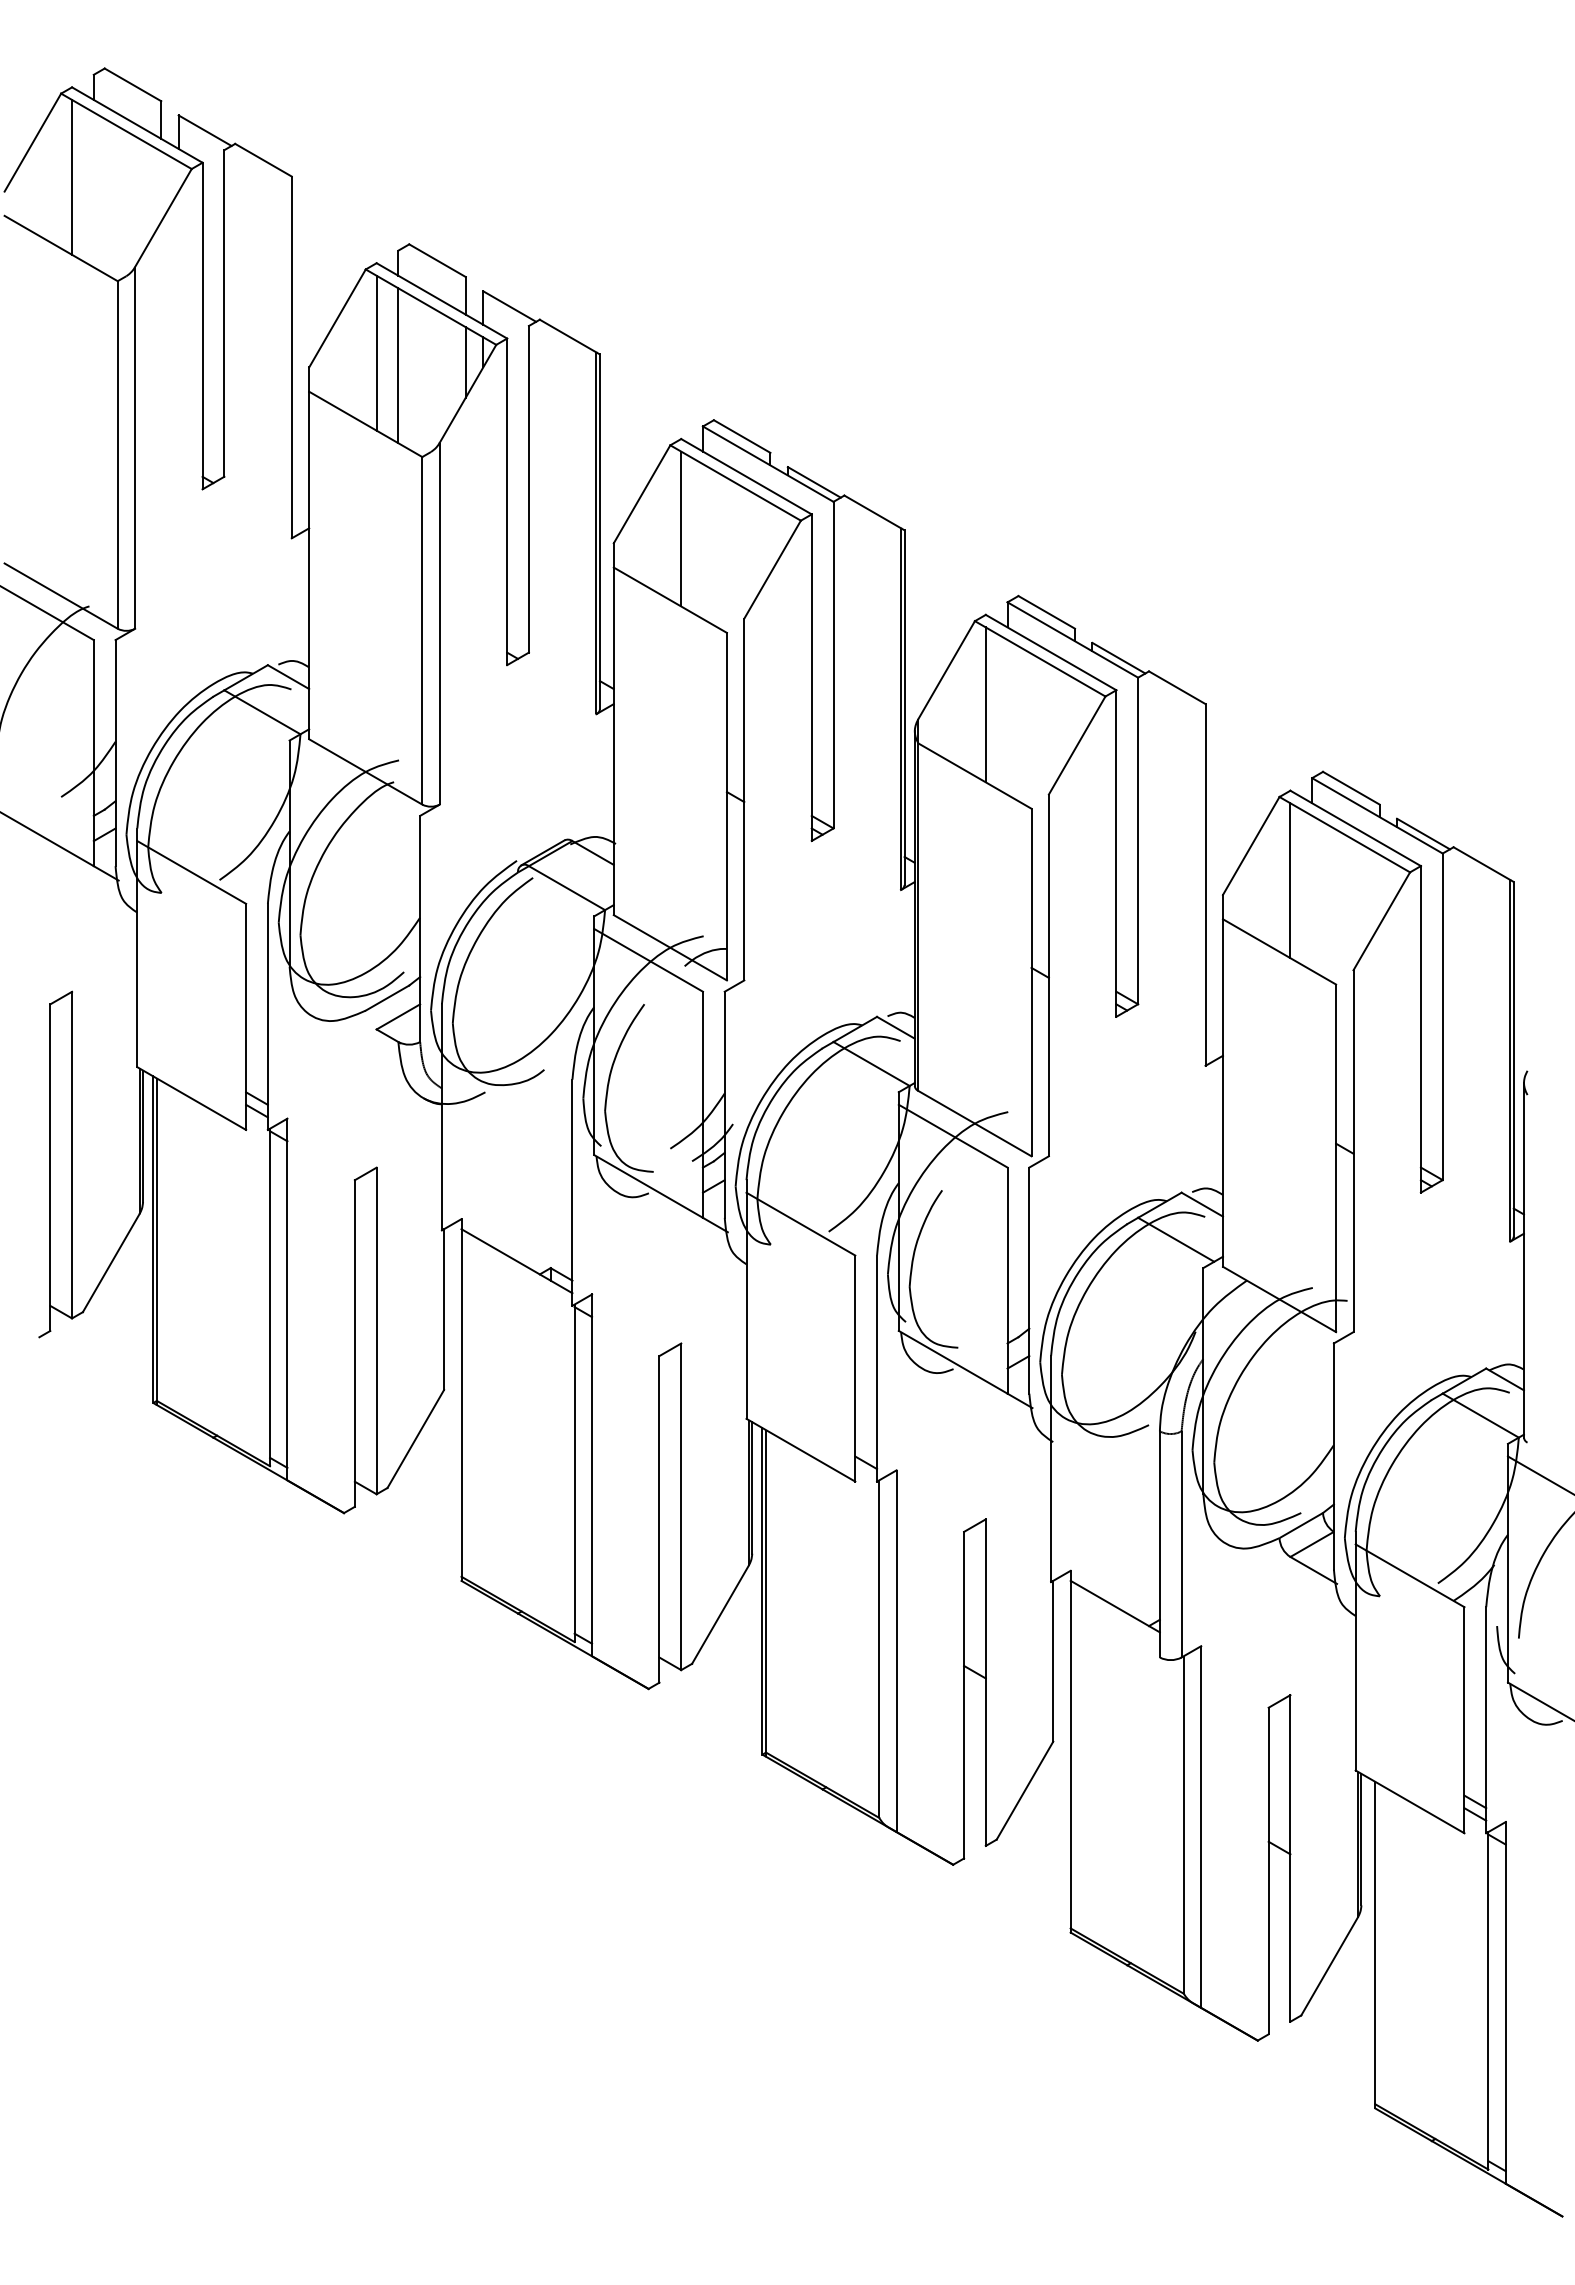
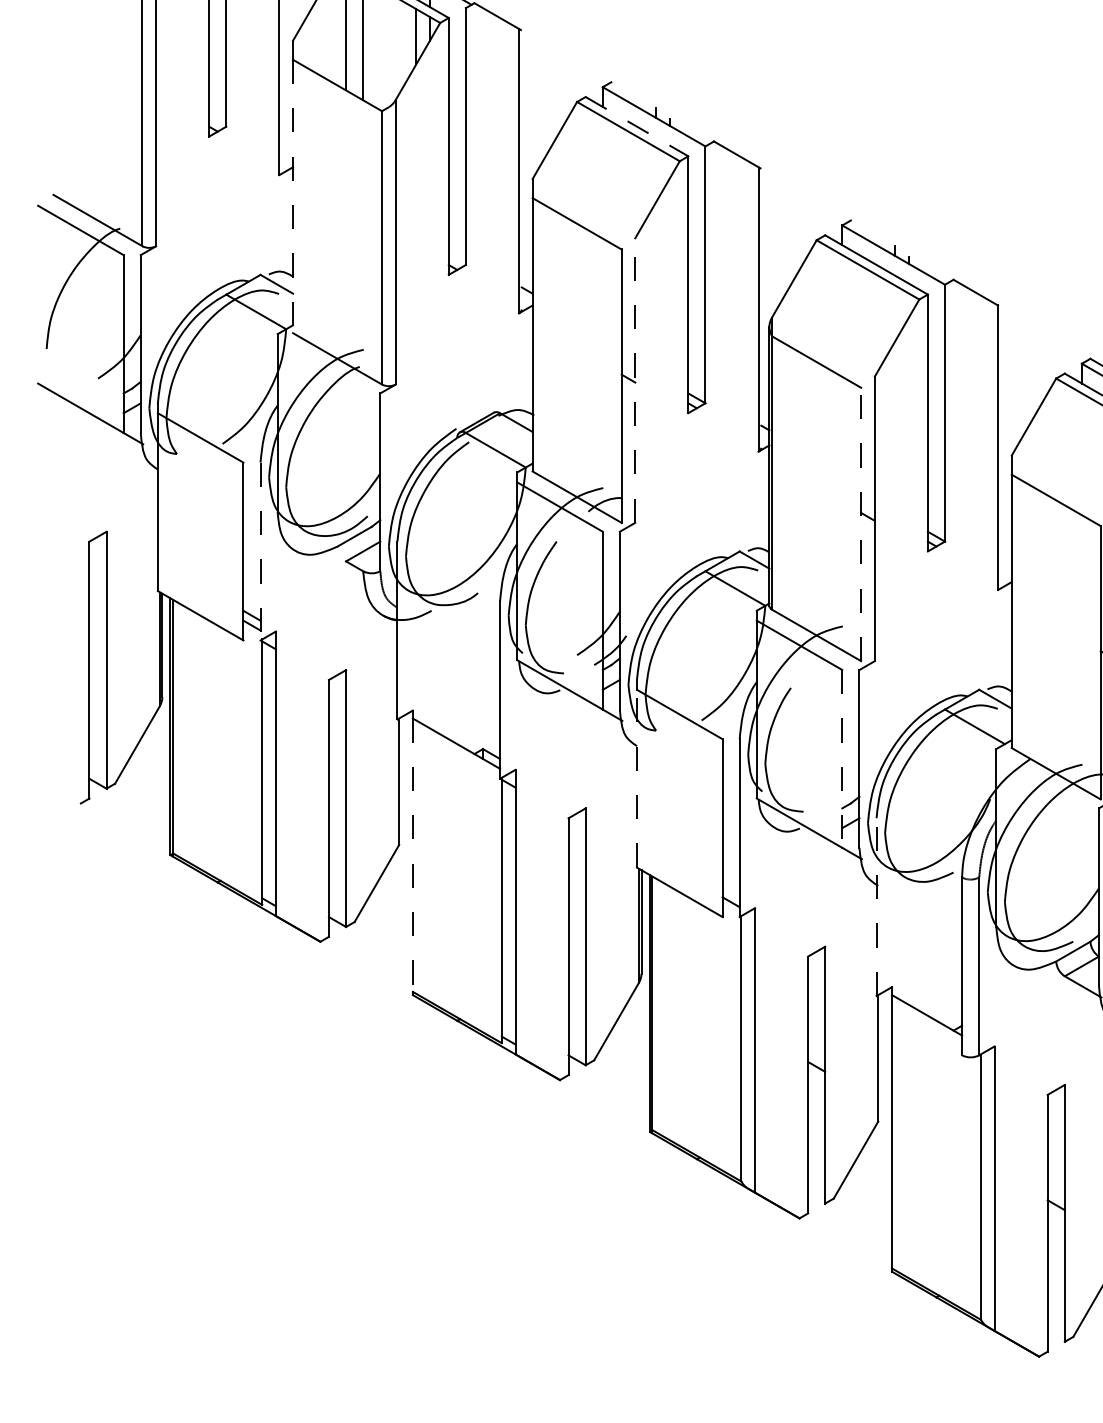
line: (741, 436) -> (633, 95), removed
line: (746, 476) -> (637, 126), solid -> dashed
line: (813, 482) -> (689, 131), removed
line: (681, 528) -> (585, 167), removed
line: (599, 531) -> (521, 169), removed
line: (309, 565) -> (293, 196), solid -> dashed
line: (1046, 612) -> (872, 233), removed
line: (1118, 657) -> (929, 268), removed
line: (985, 704) -> (824, 305), removed
line: (904, 707) -> (761, 308), removed
line: (744, 799) -> (635, 380), solid -> dashed
line: (1290, 880) -> (1064, 444), removed
line: (1031, 982) -> (861, 524), solid -> dashed
line: (267, 1017) -> (260, 551), solid -> dashed
line: (1007, 1281) -> (842, 759), solid -> dashed
line: (746, 1305) -> (637, 778), solid -> dashed
line: (461, 1402) -> (412, 854), solid -> dashed
line: (1051, 1468) -> (876, 906), solid -> dashed

